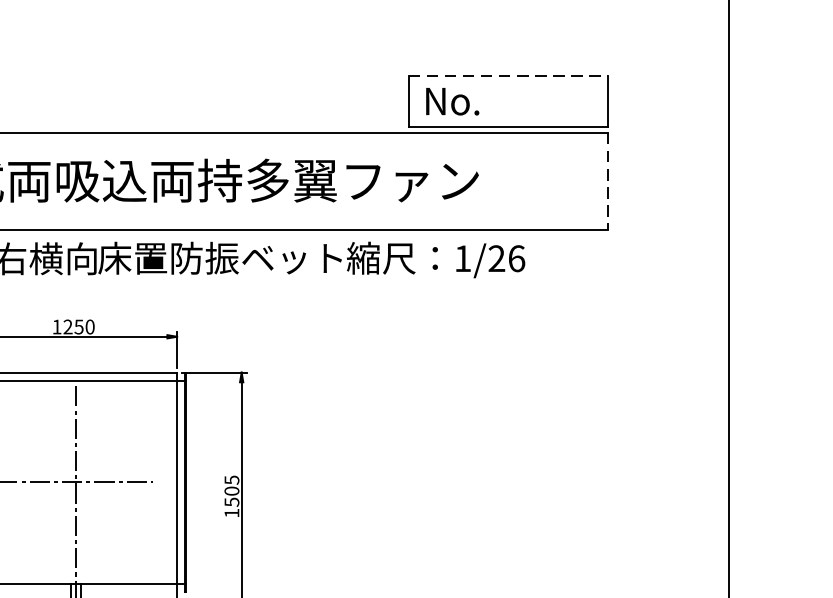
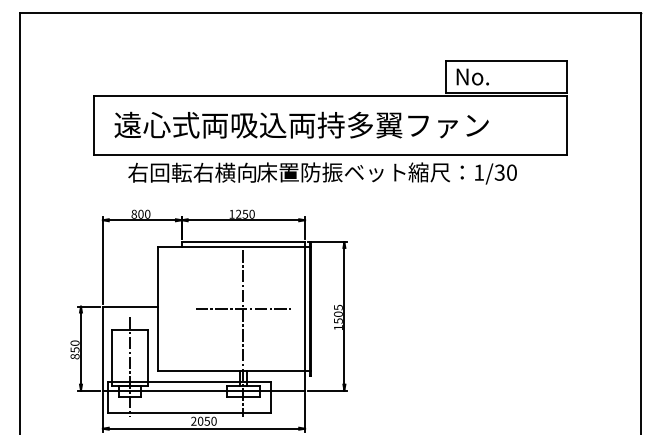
line: (507, 76) -> (506, 61), dashed -> solid
line: (608, 181) -> (567, 125), dashed -> solid
text: (506, 258) -> (505, 172), 1/26 -> 1/30

